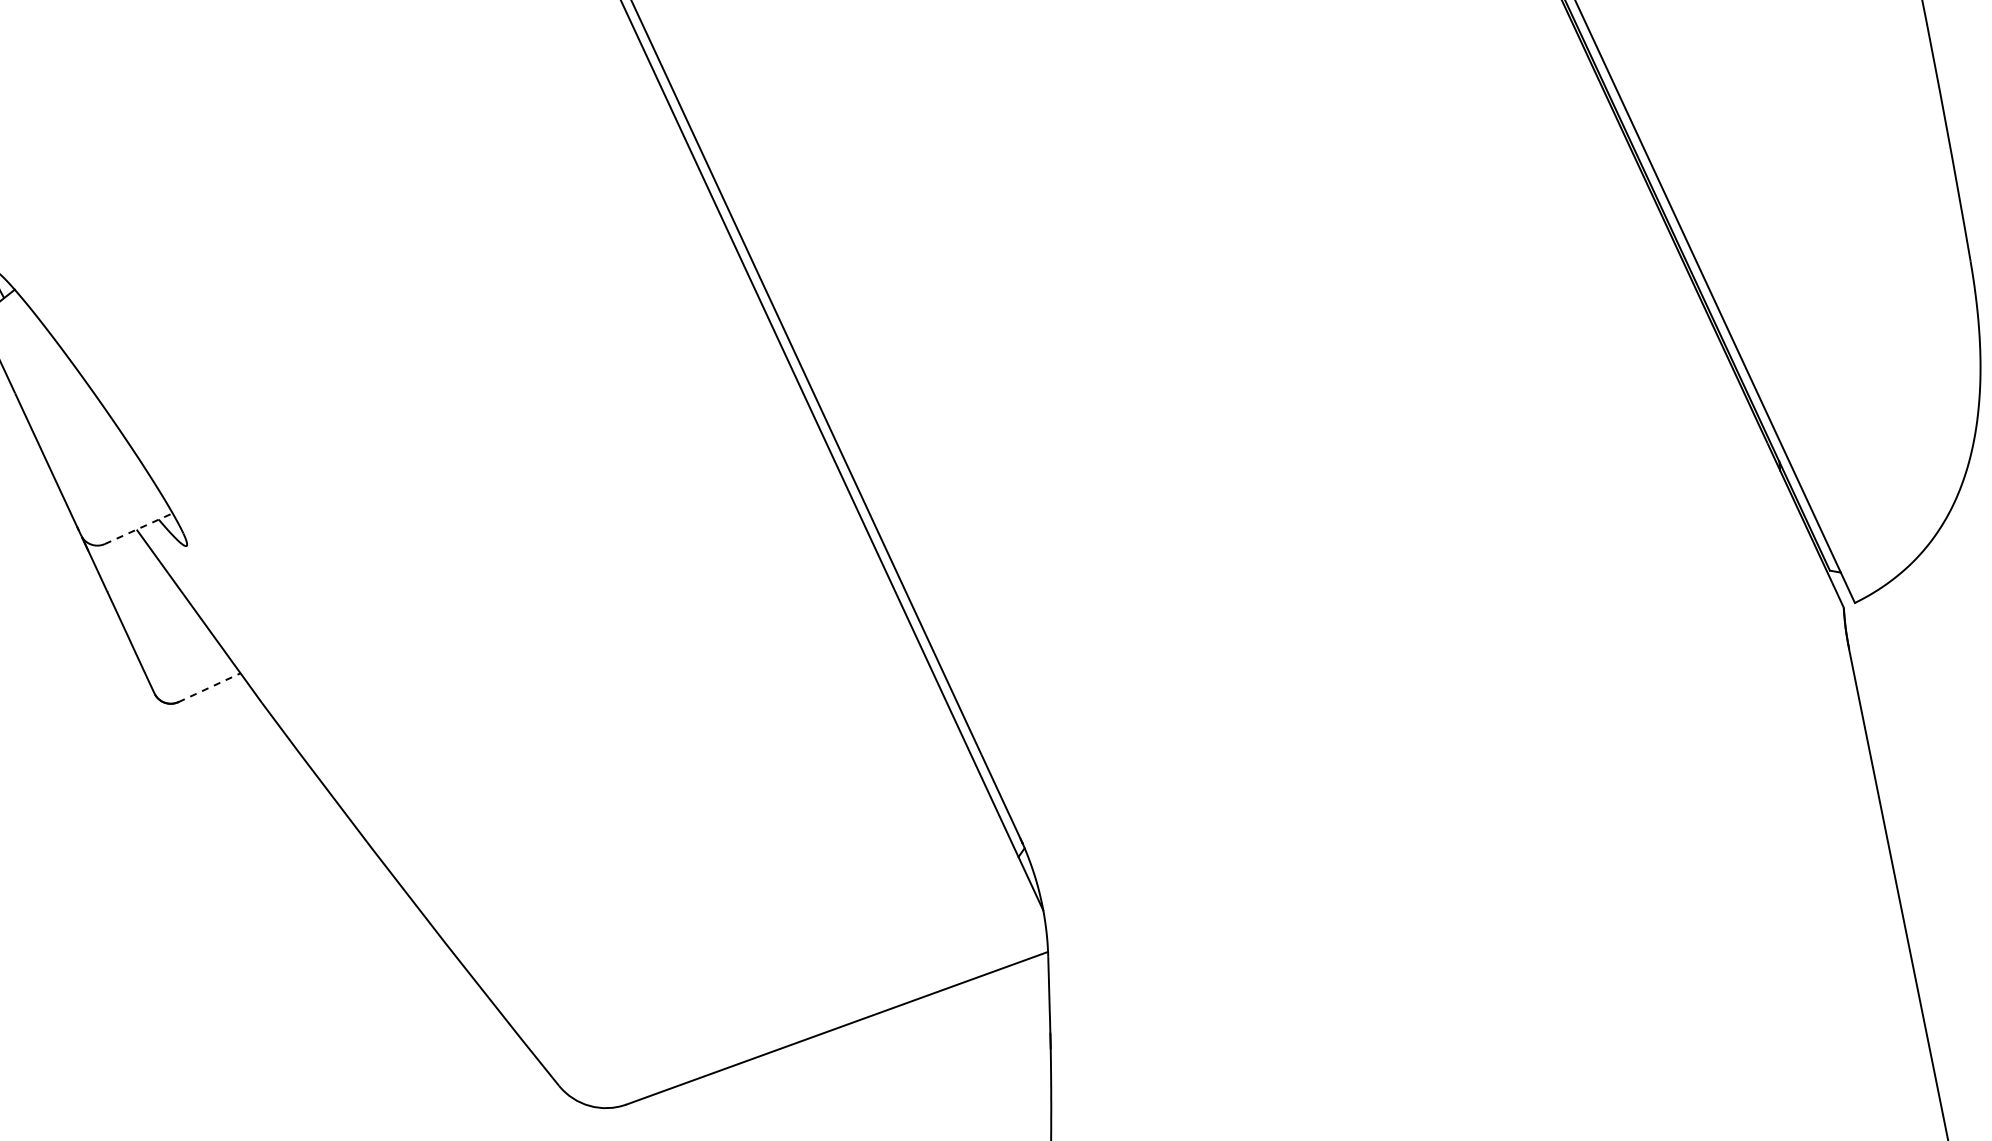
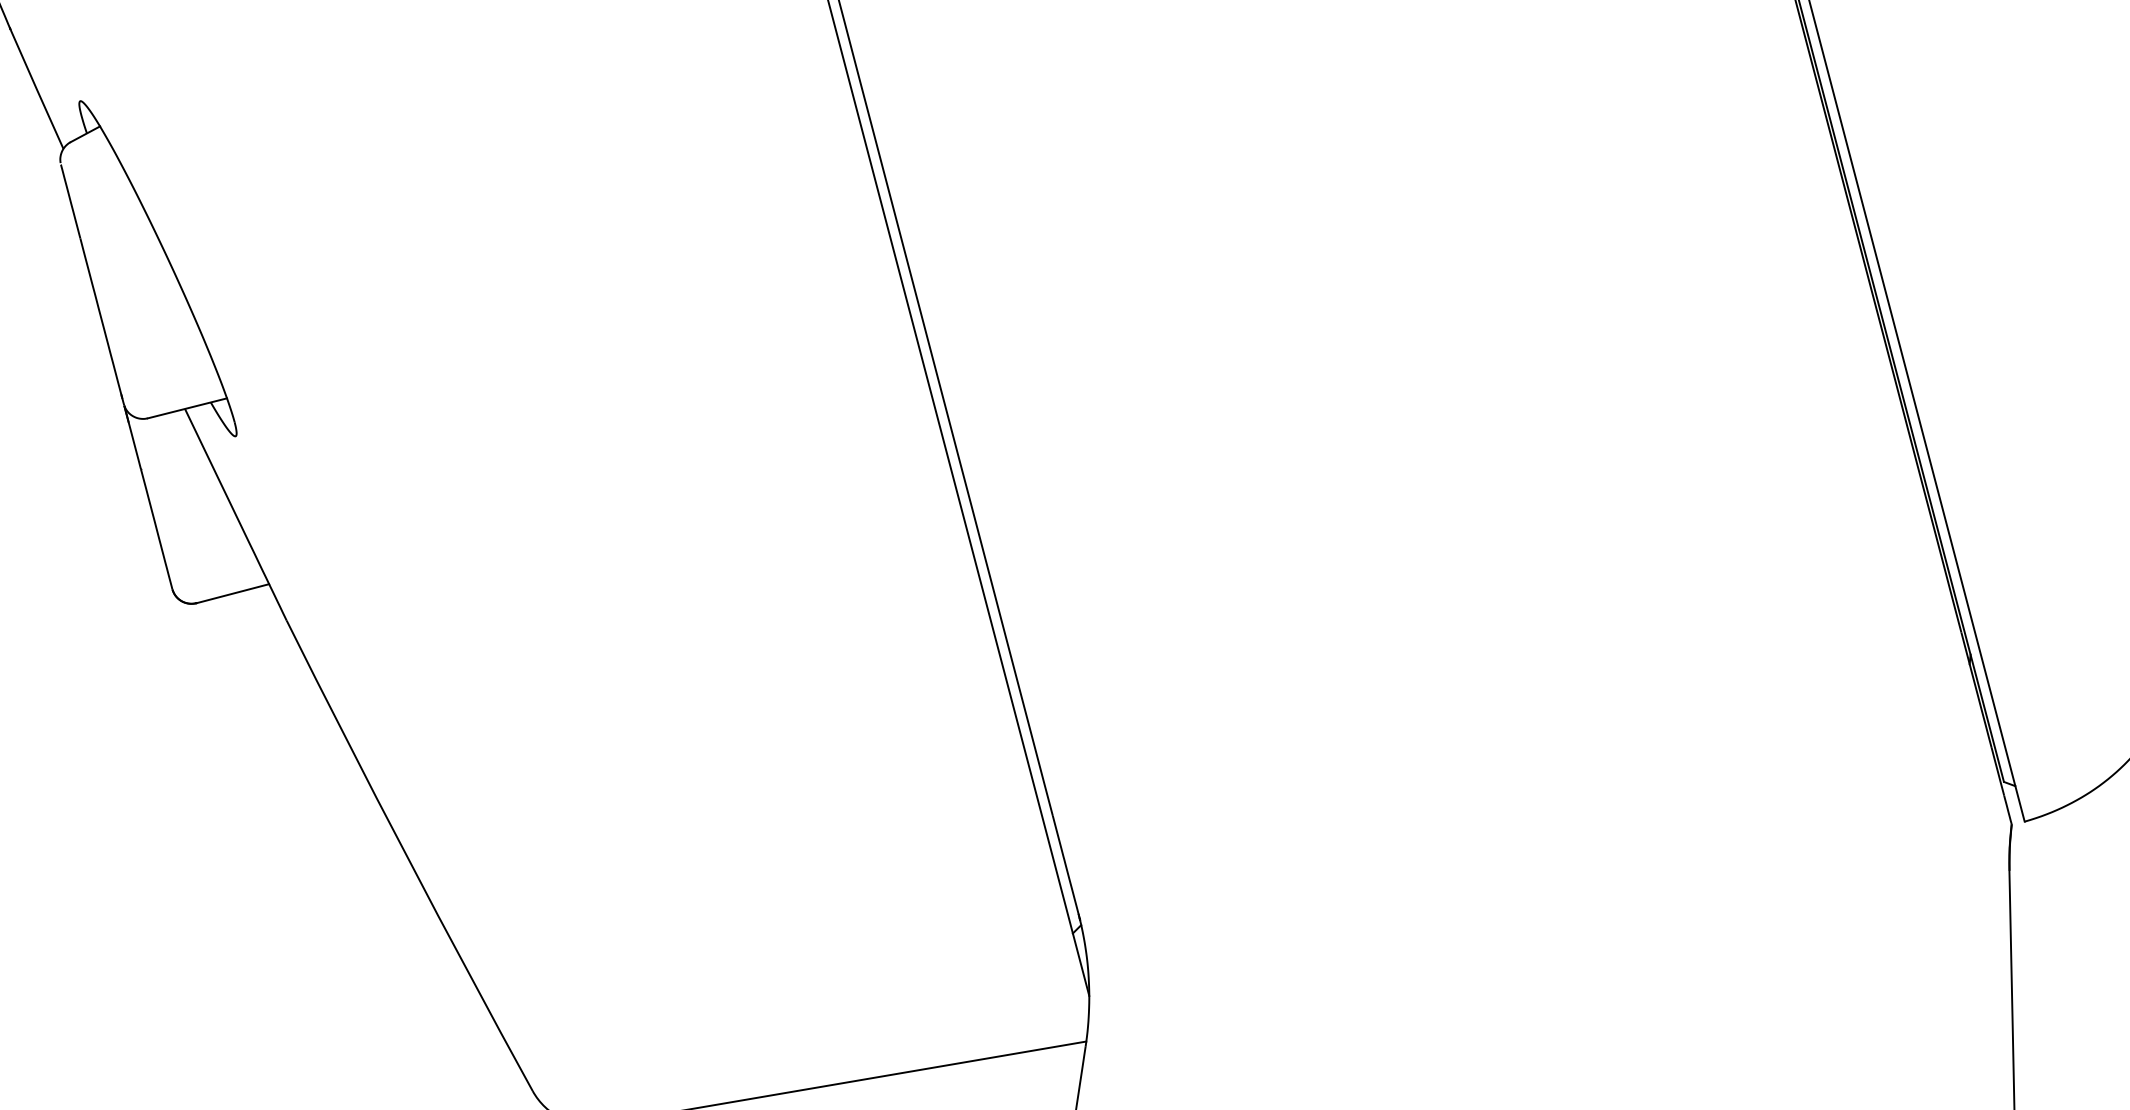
line: (139, 528) -> (188, 408), dashed -> solid
line: (209, 687) -> (232, 593), dashed -> solid

